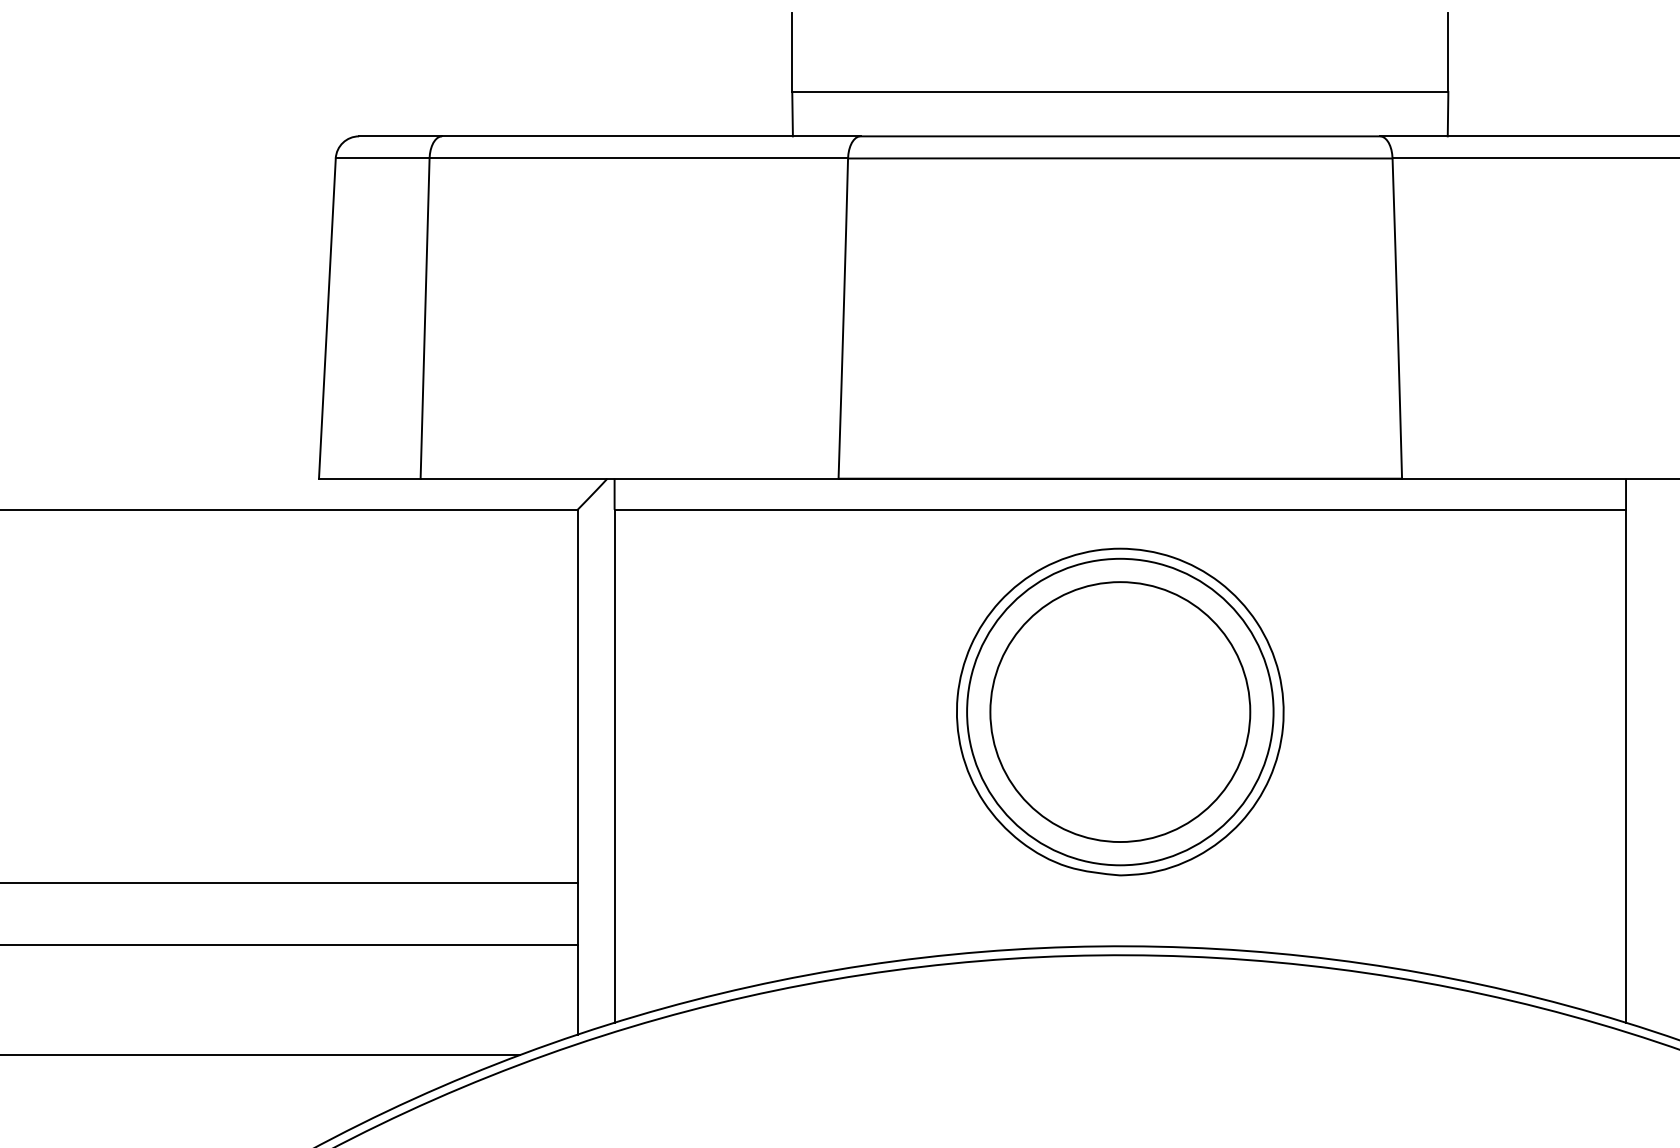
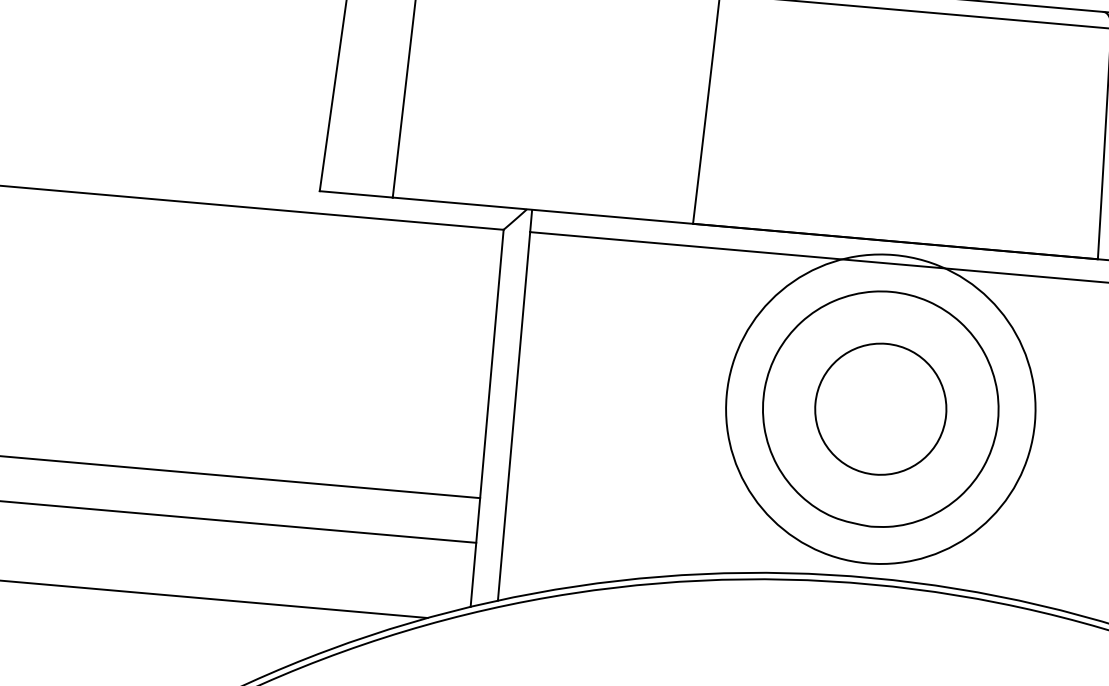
circle: (1120, 711) -> (880, 408), size x1.4
circle: (1120, 712) -> (880, 409), size x0.7

